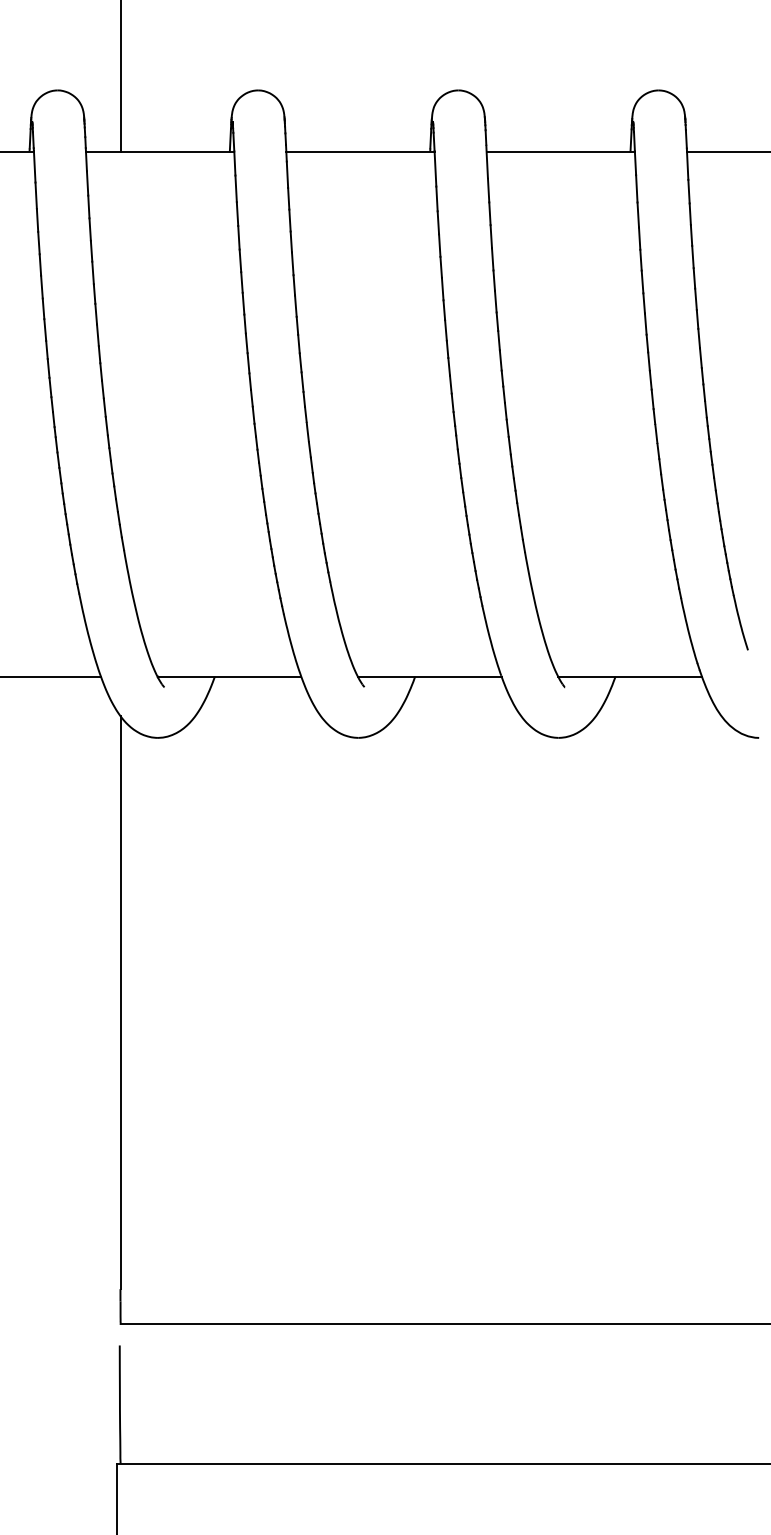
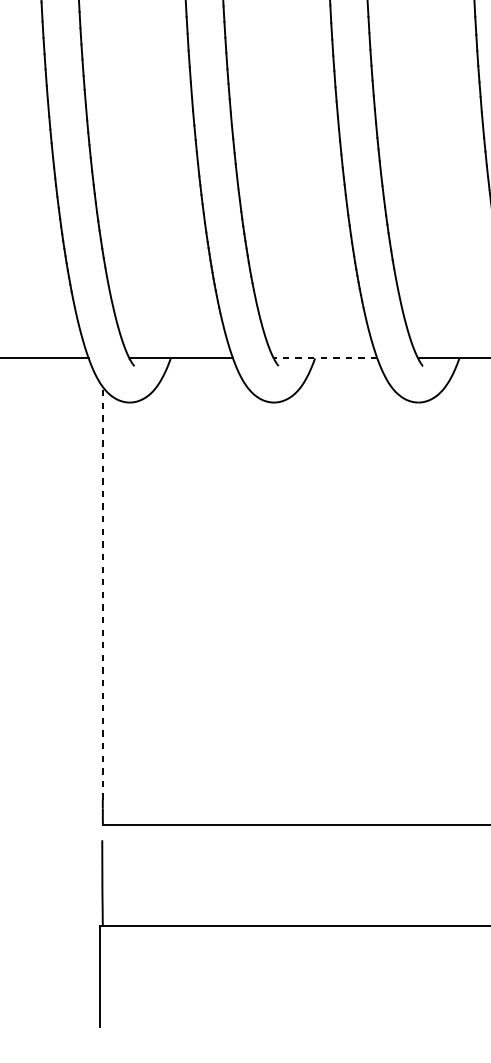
line: (429, 676) -> (325, 358), solid -> dashed
line: (120, 1002) -> (102, 593), solid -> dashed

